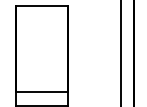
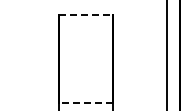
line: (42, 6) -> (86, 14), solid -> dashed
line: (42, 92) -> (86, 102), solid -> dashed

